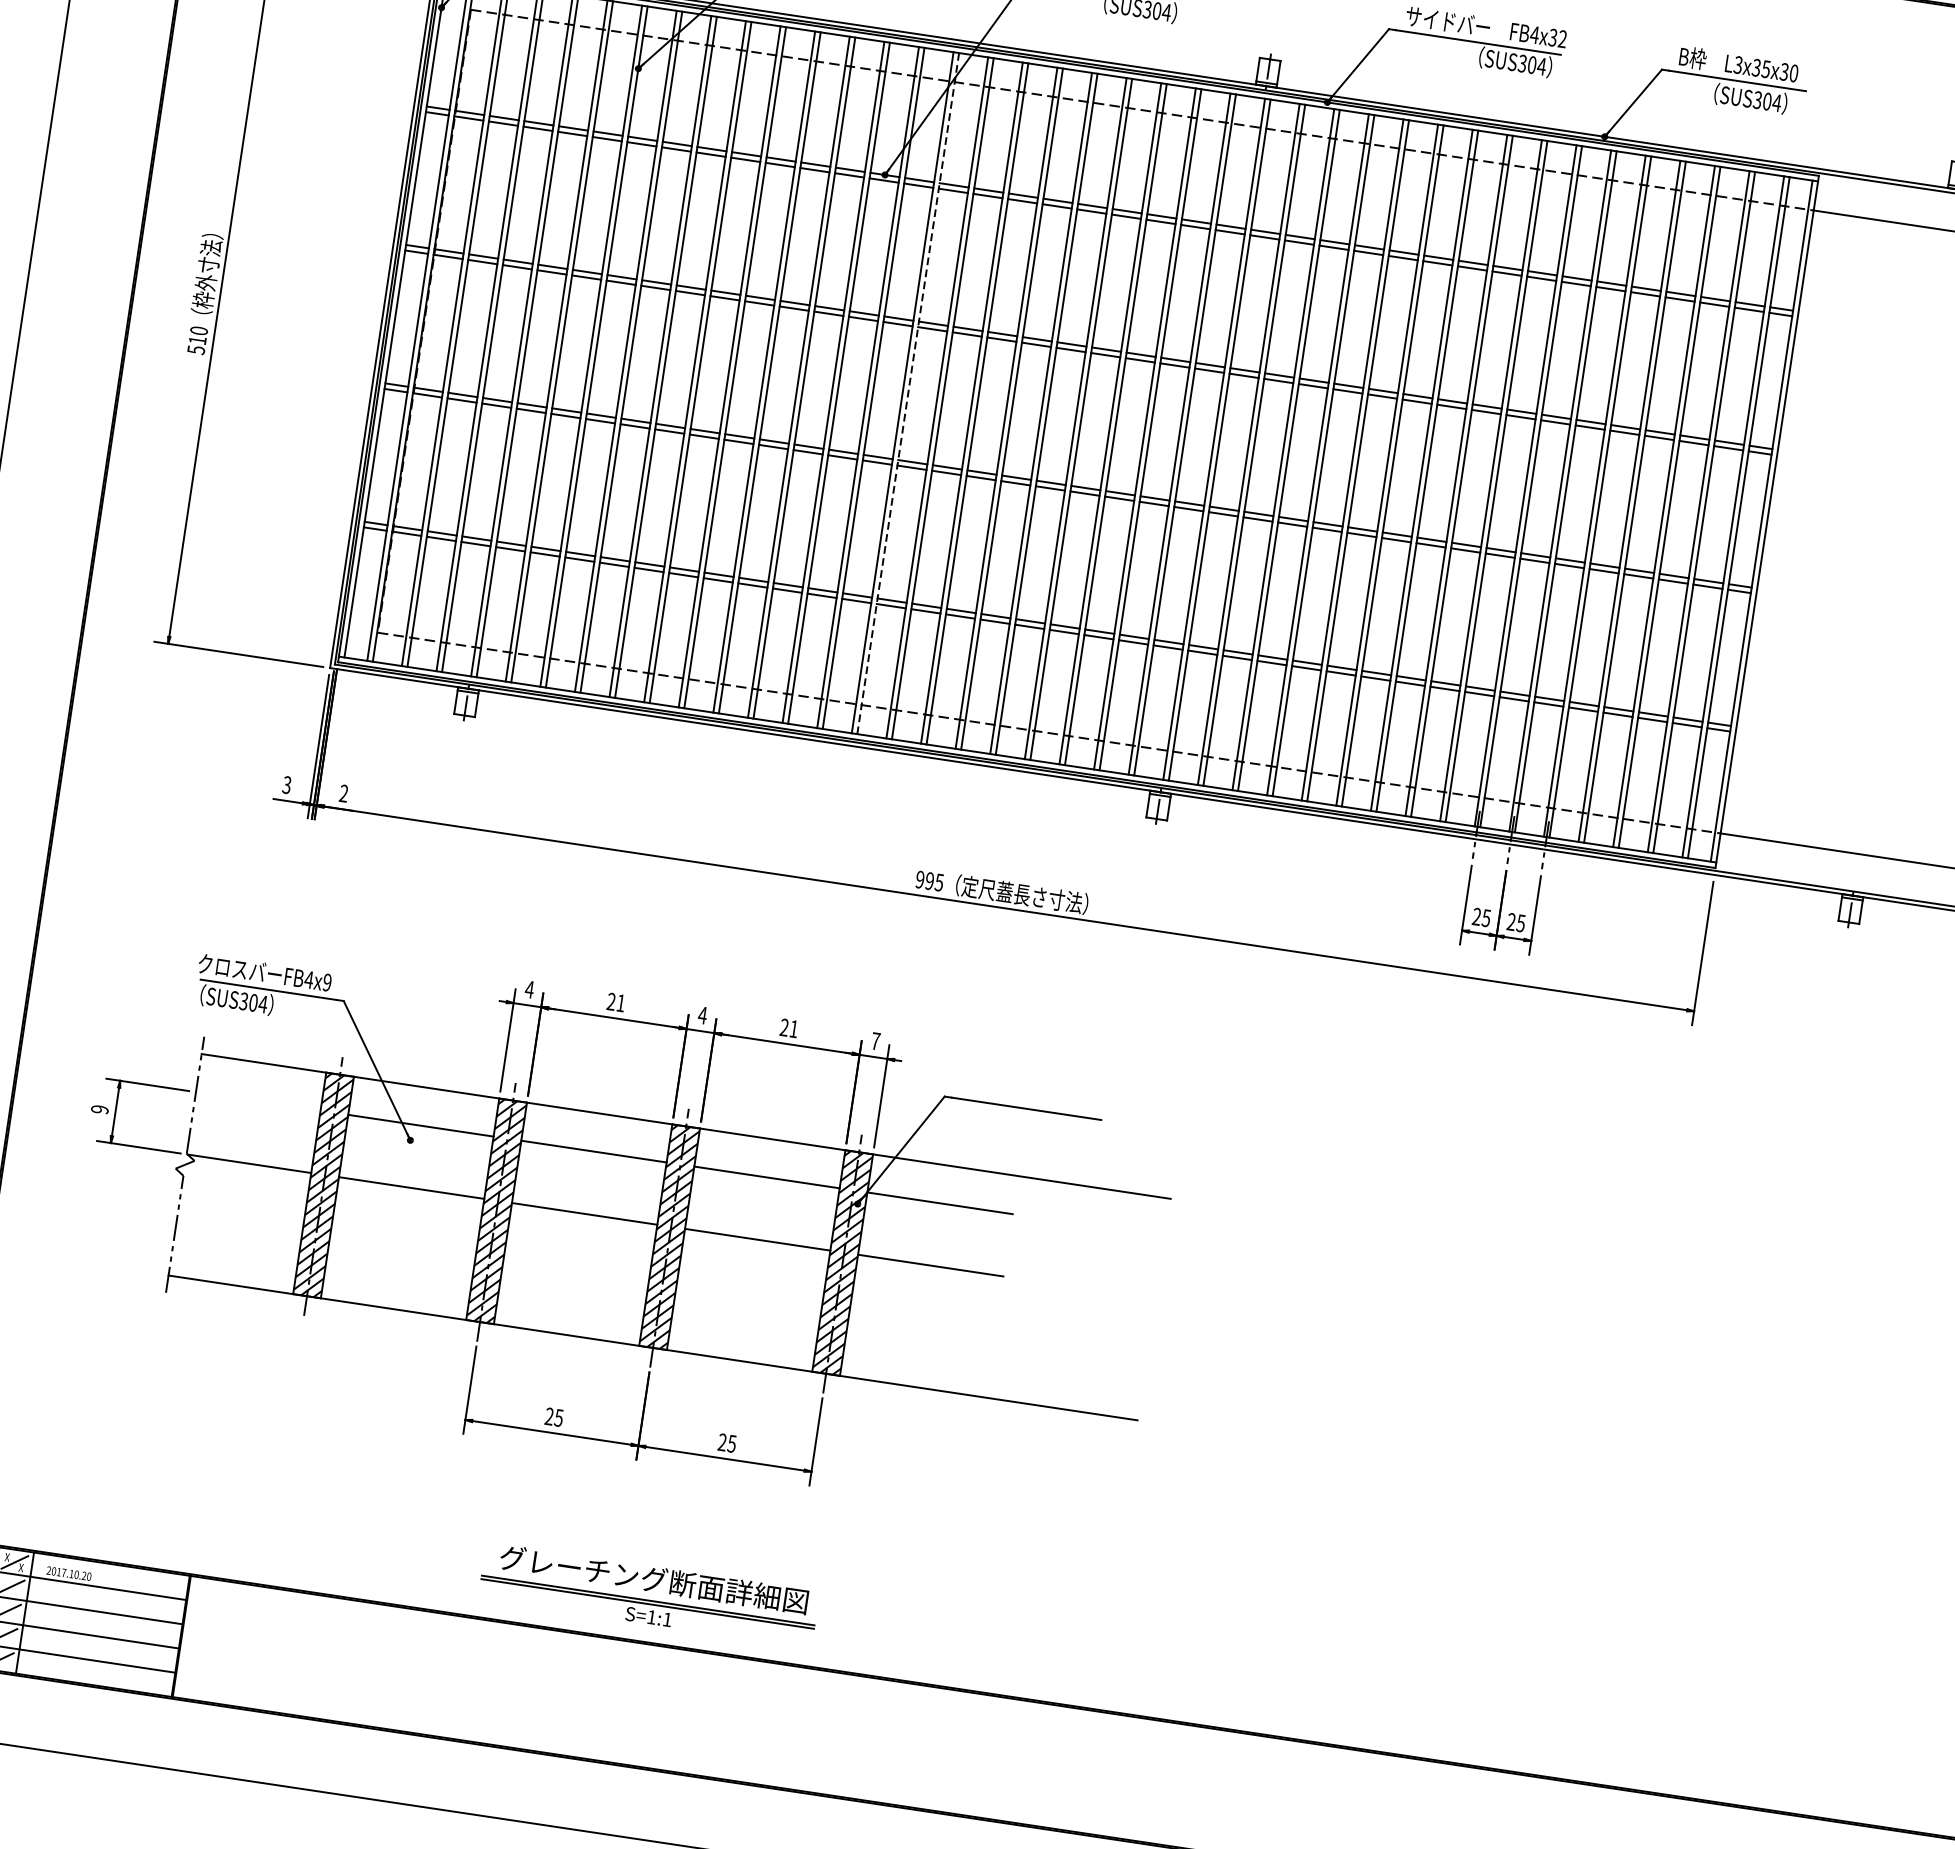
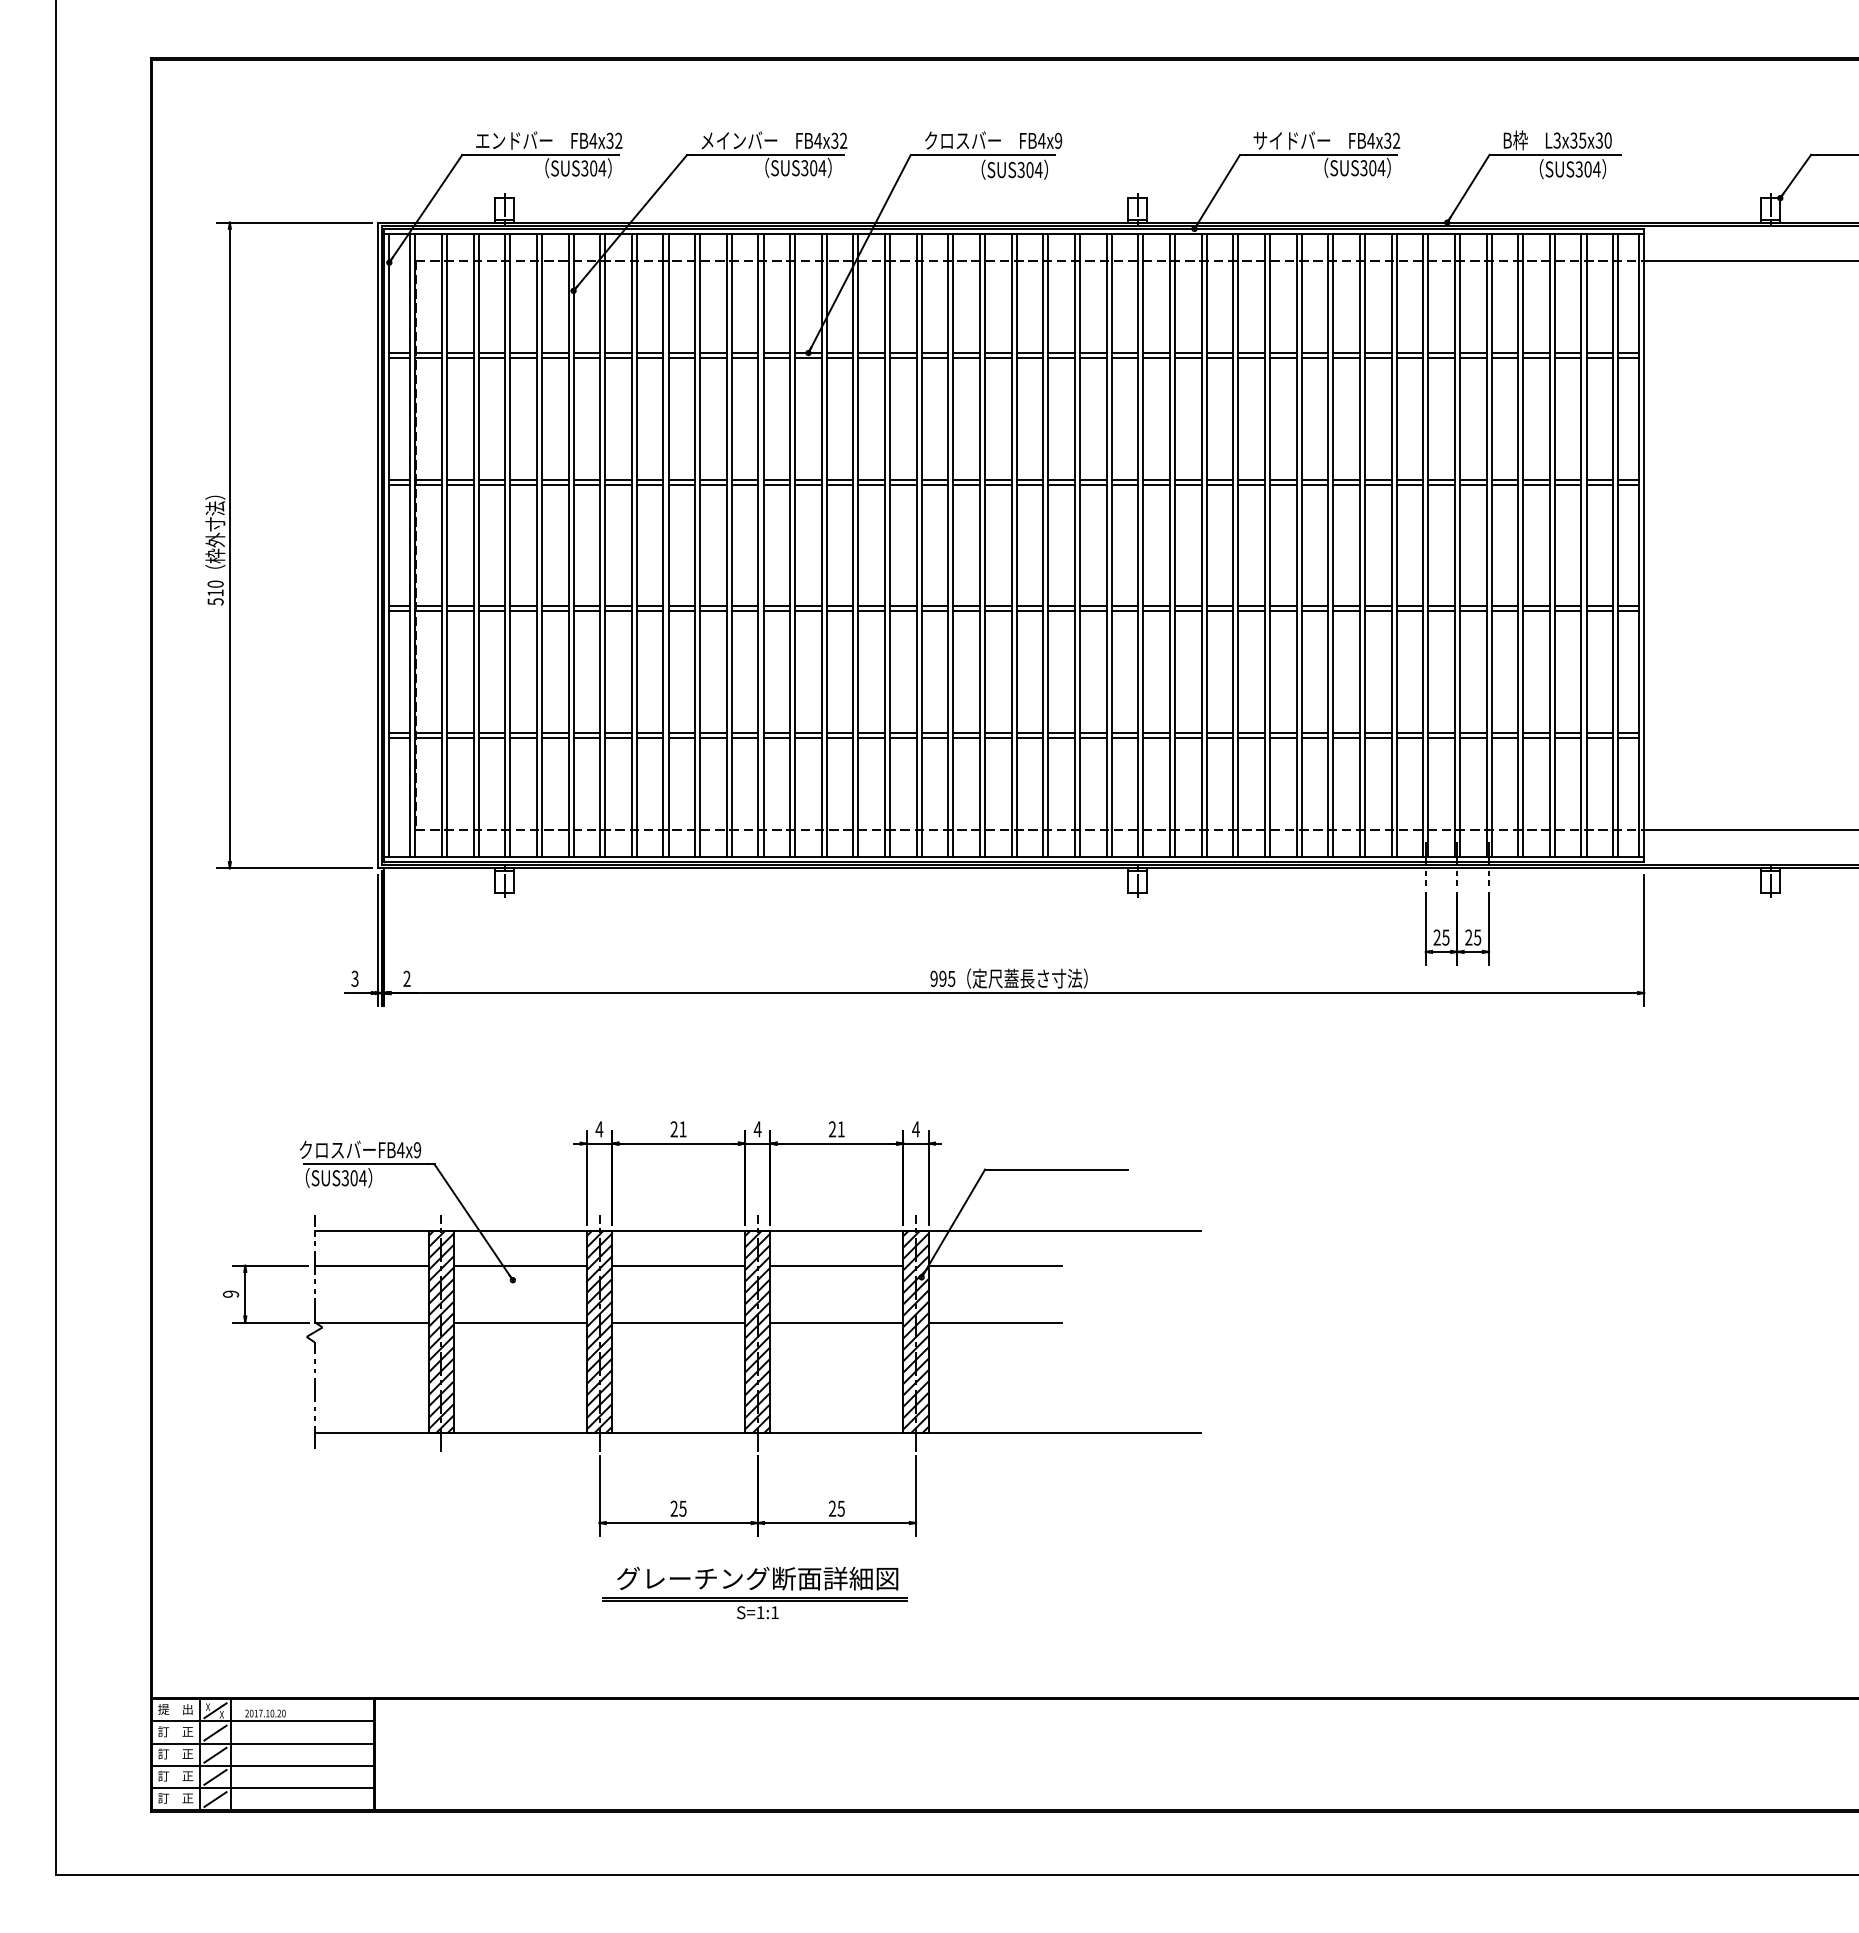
line: (908, 394) -> (858, 546), dashed -> solid
text: (875, 1041) -> (915, 1129), 7 -> 4
line: (258, 1101) -> (371, 1265), added
part: (648, 1594) -> (754, 1592), moved

